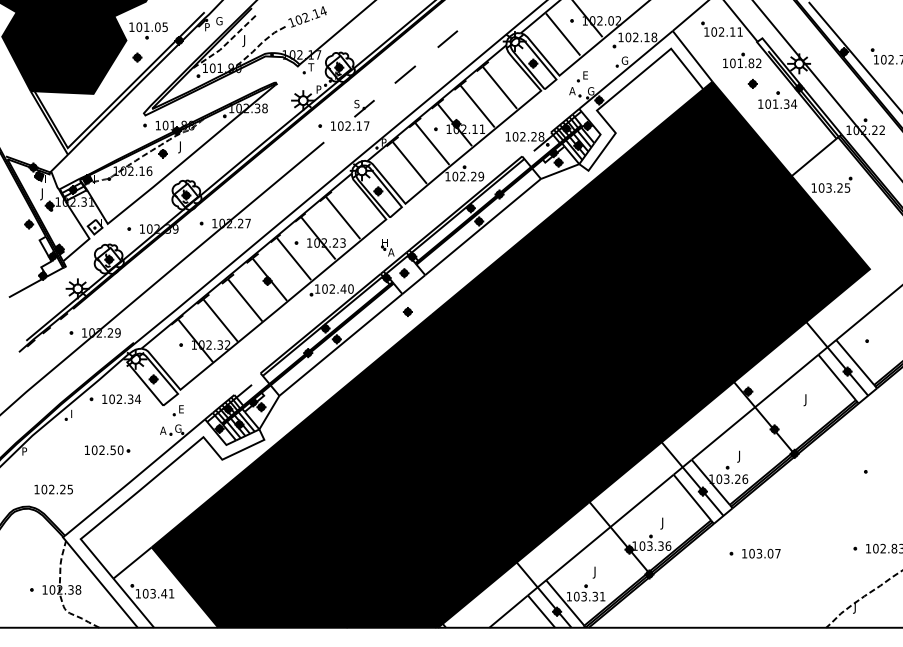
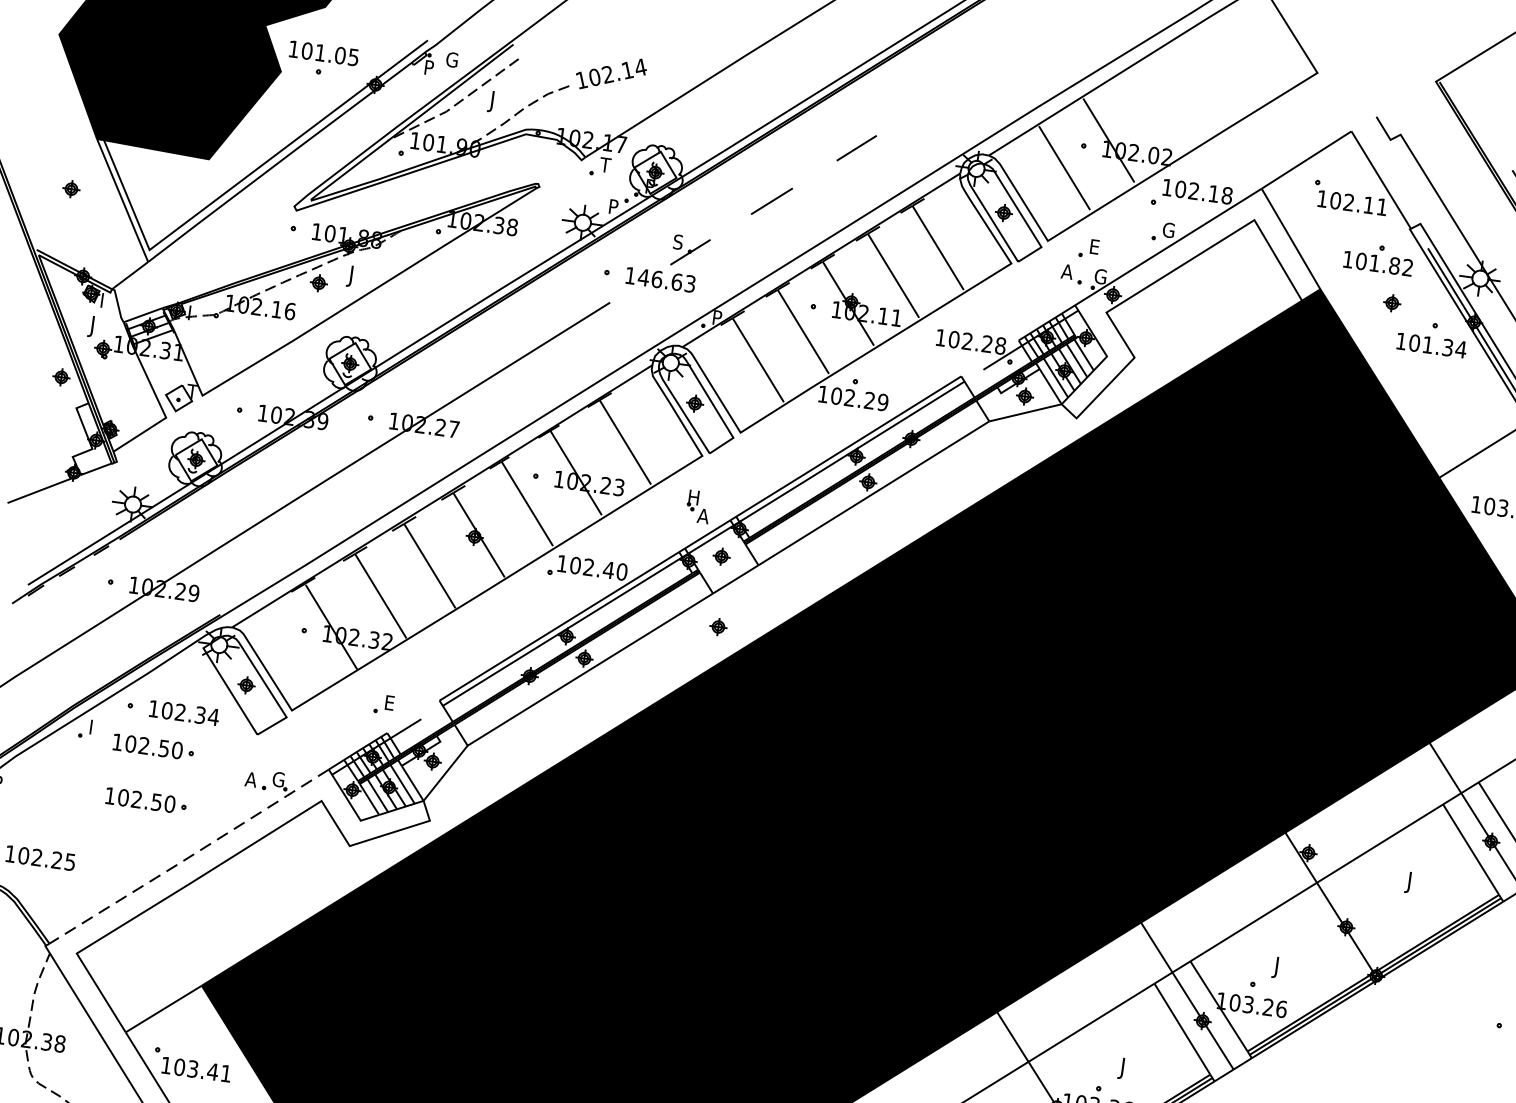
part: (137, 57) -> (71, 189), moved
text: (353, 125) -> (666, 279), 102.17 -> 146.63
part: (177, 410) -> (382, 704), moved
part: (107, 420) -> (153, 747), added
line: (134, 478) -> (187, 858), solid -> dashed

